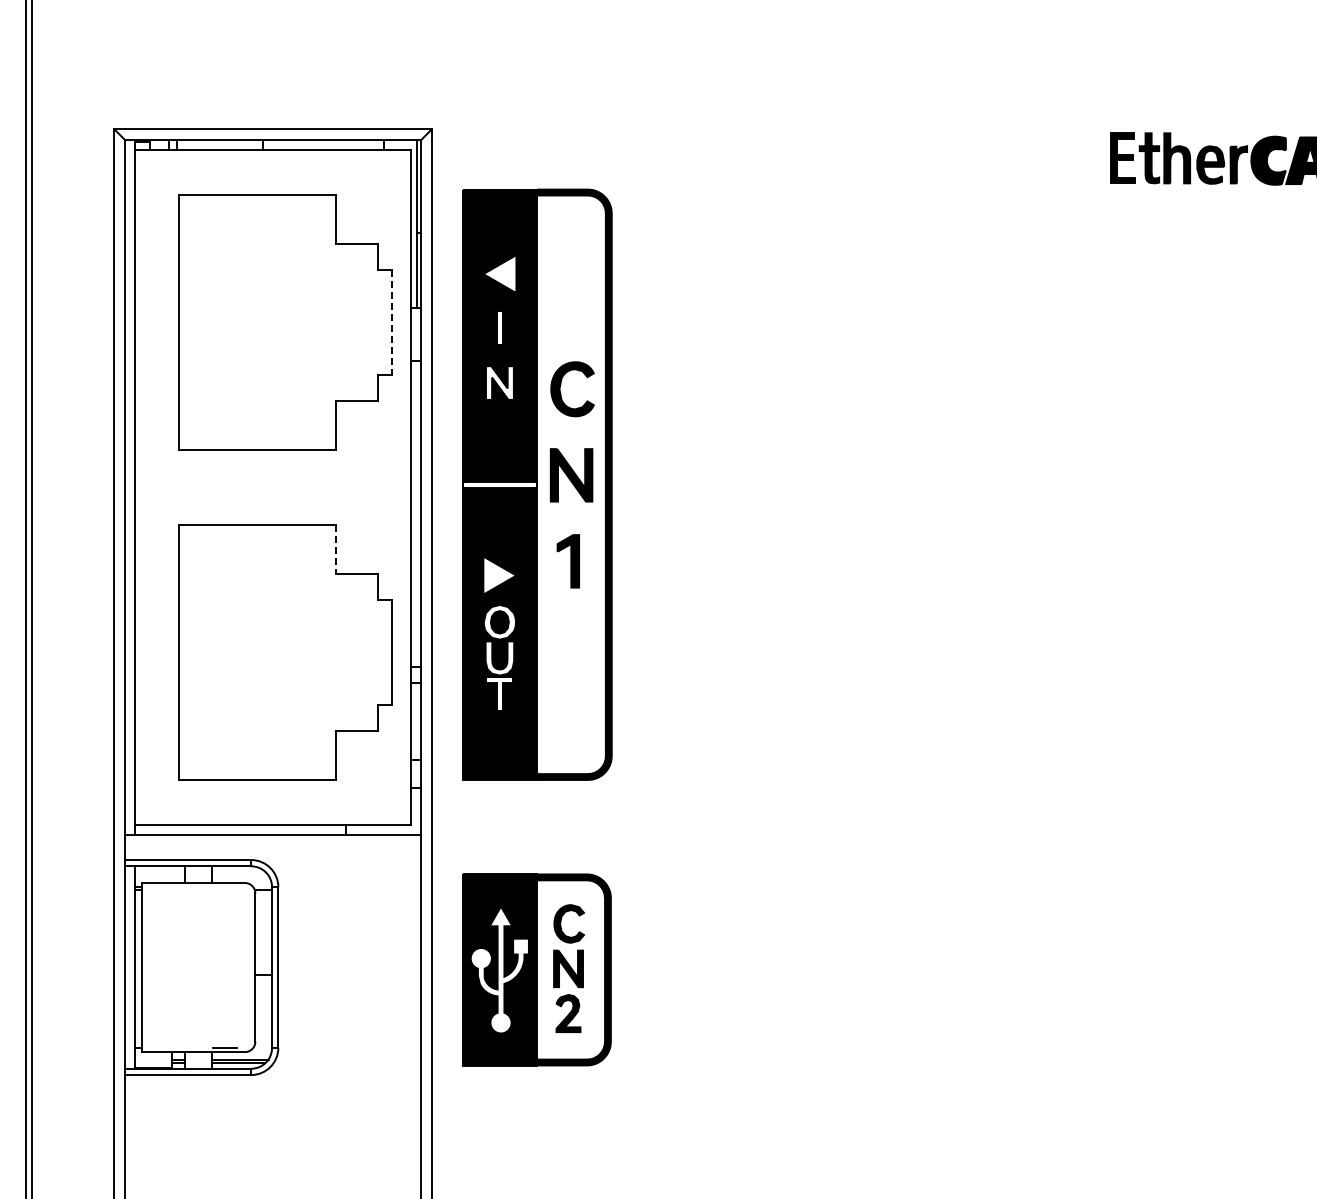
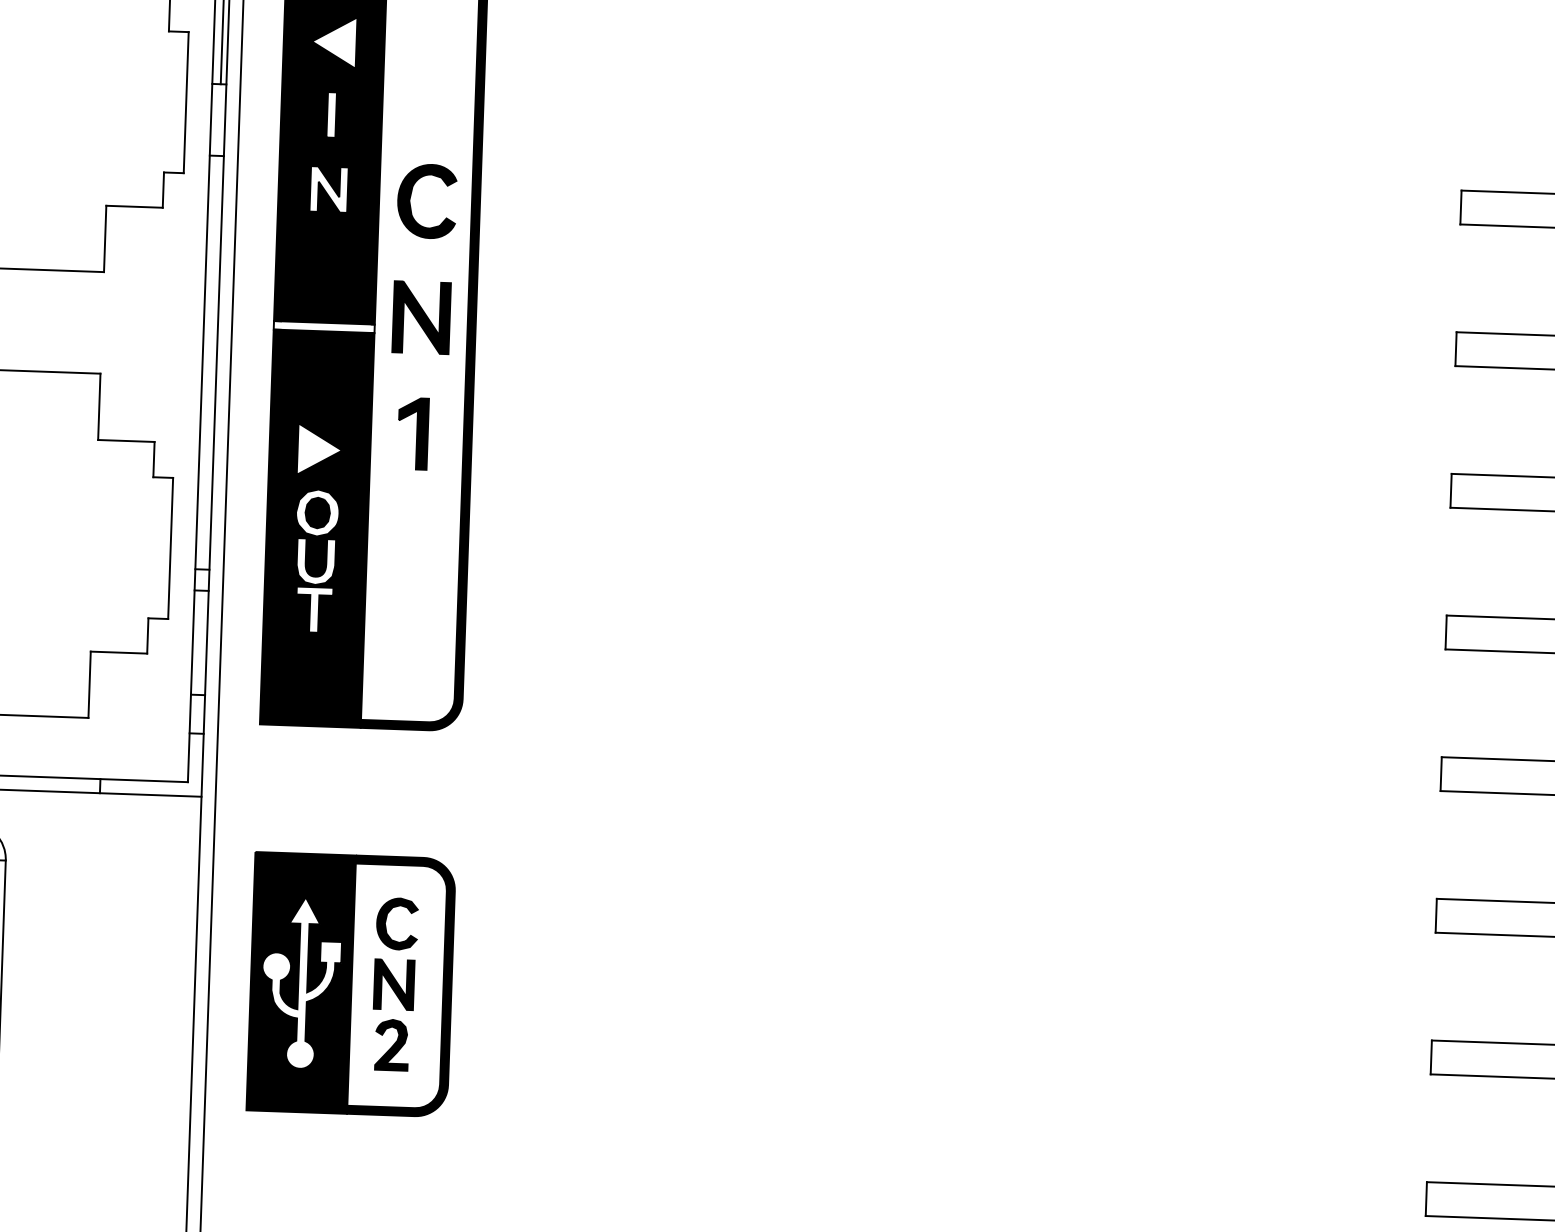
line: (392, 323) -> (186, 103), dashed -> solid
line: (335, 549) -> (98, 406), dashed -> solid

